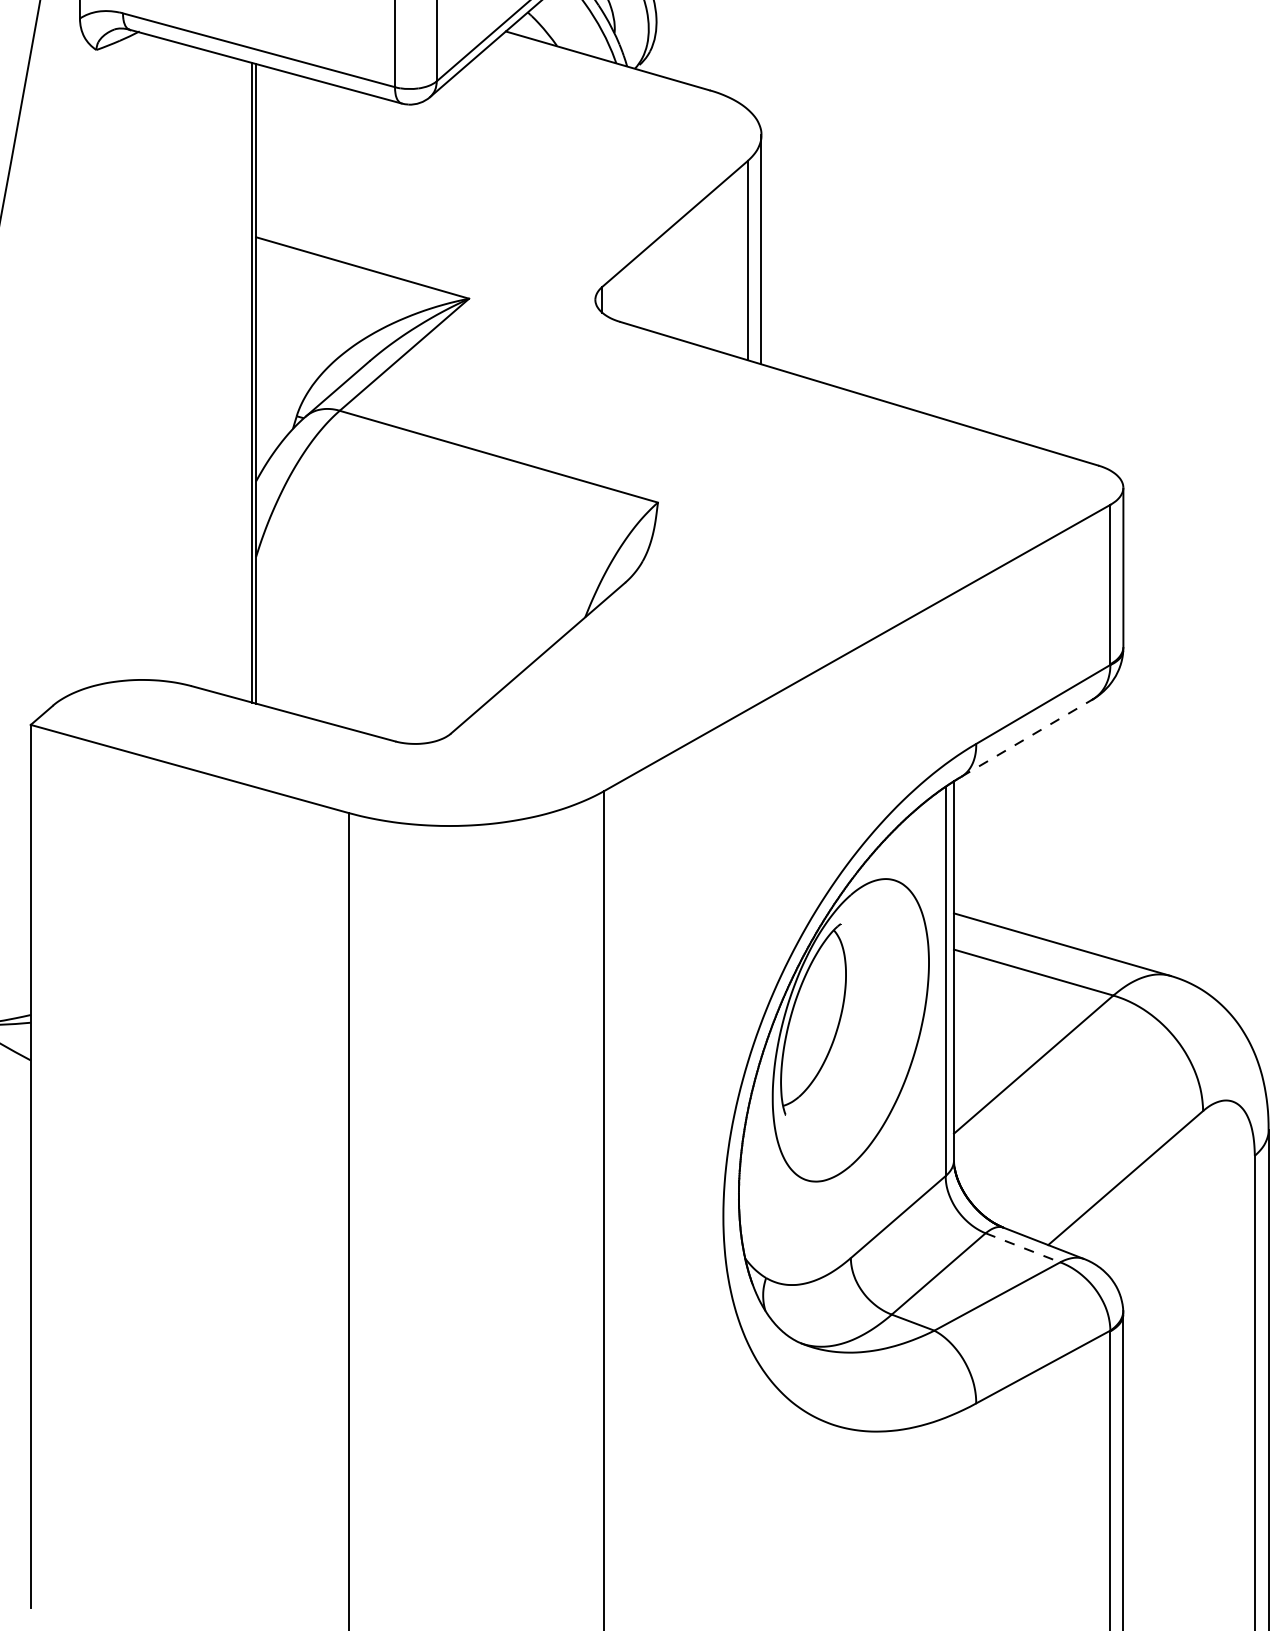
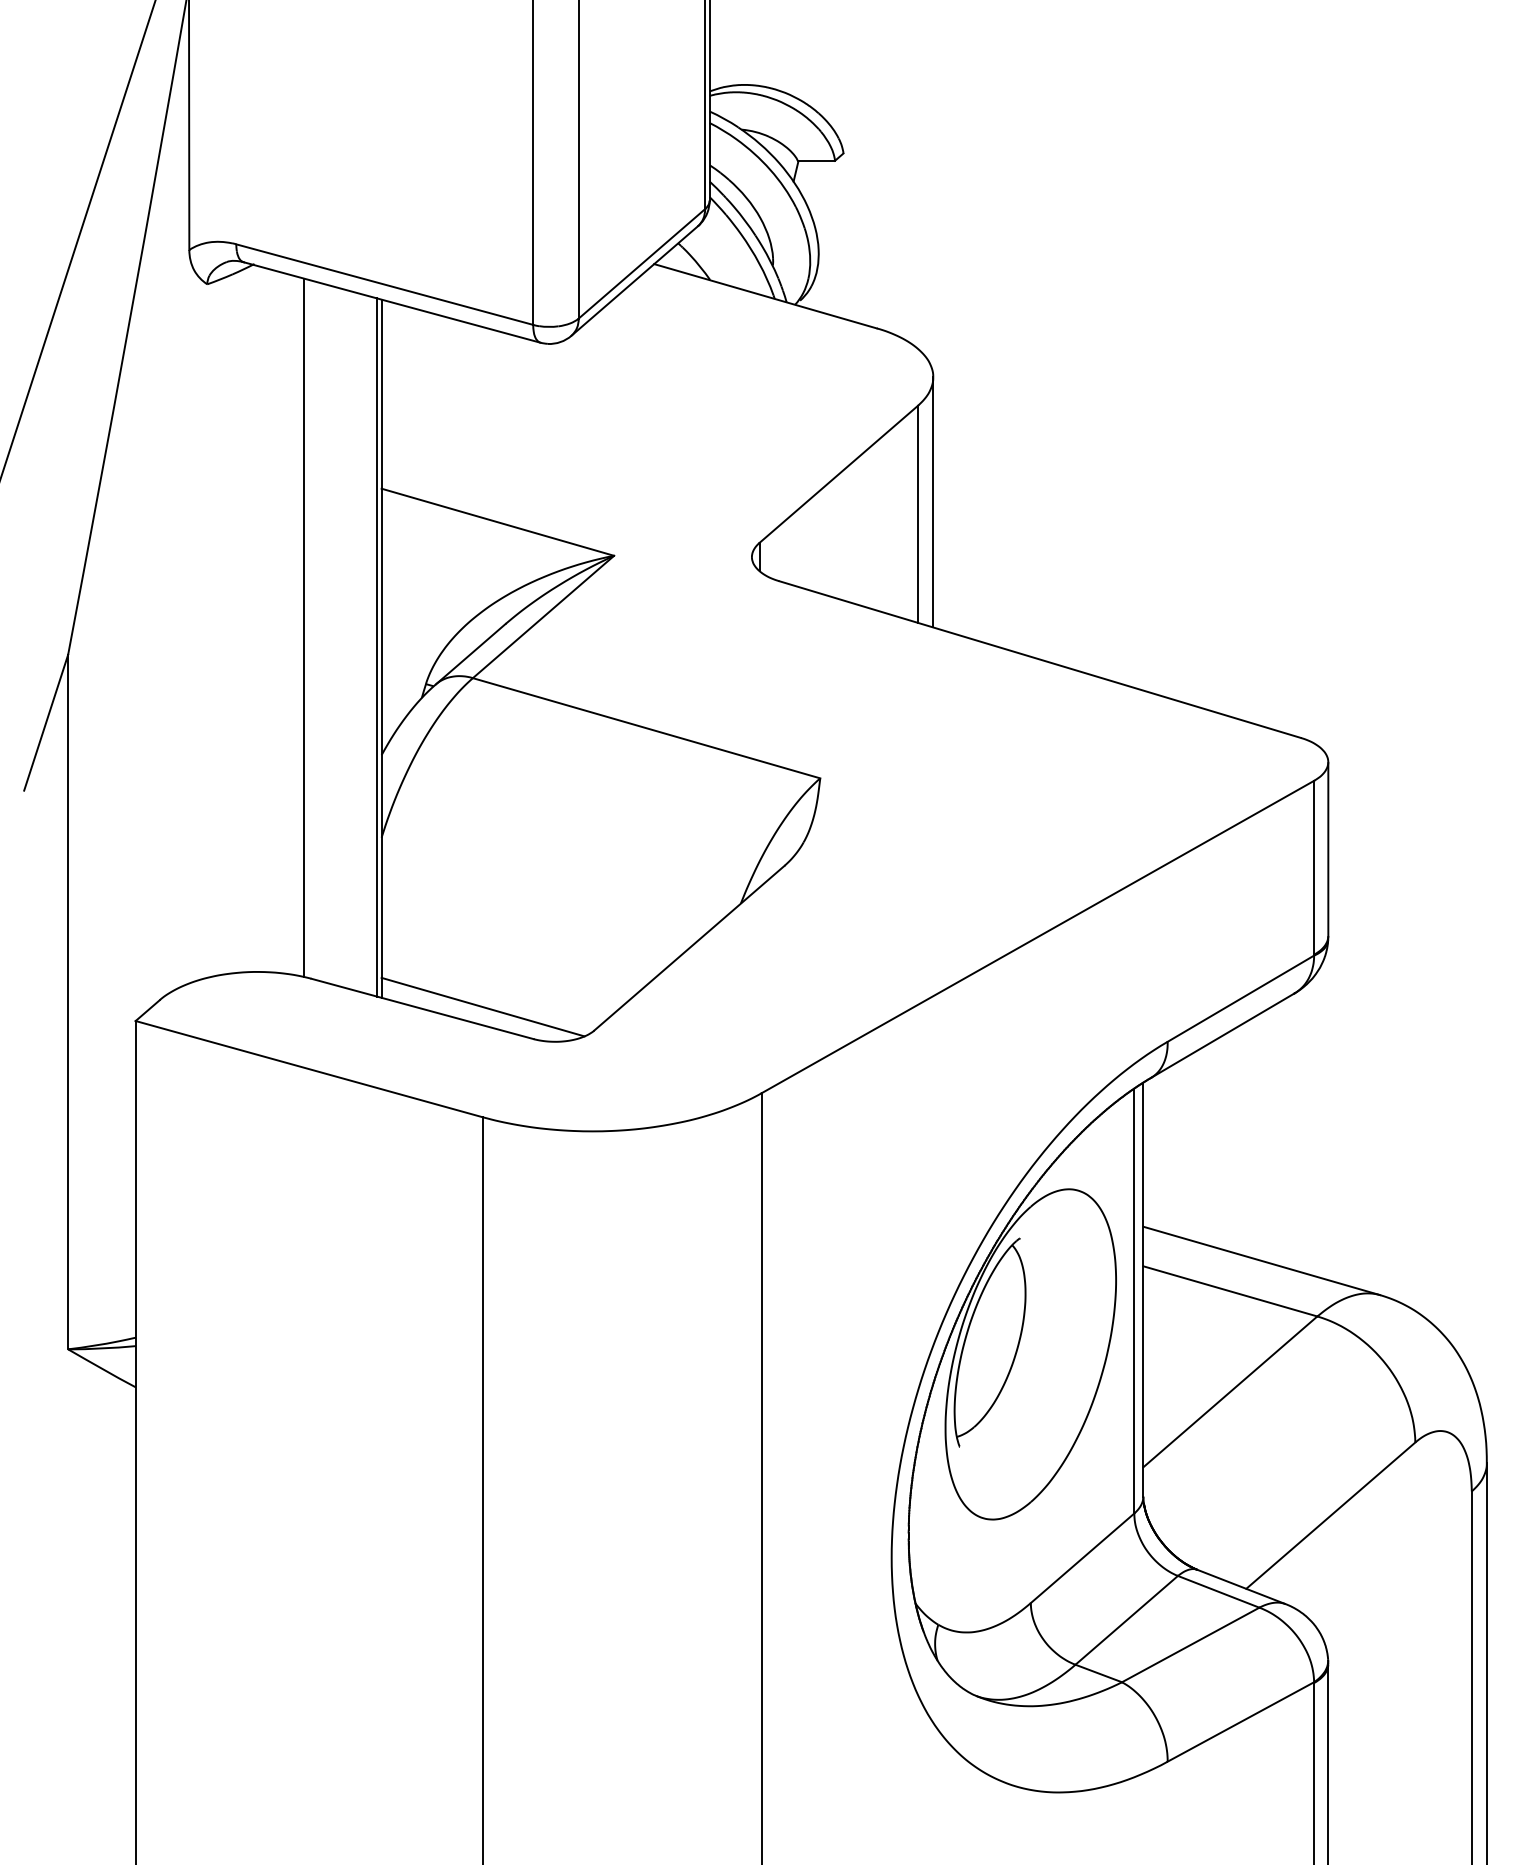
line: (184, 364) -> (303, 627), added
line: (348, 711) -> (482, 1006), added
line: (1026, 738) -> (1222, 1035), dashed -> solid
line: (1022, 1247) -> (1218, 1591), dashed -> solid

